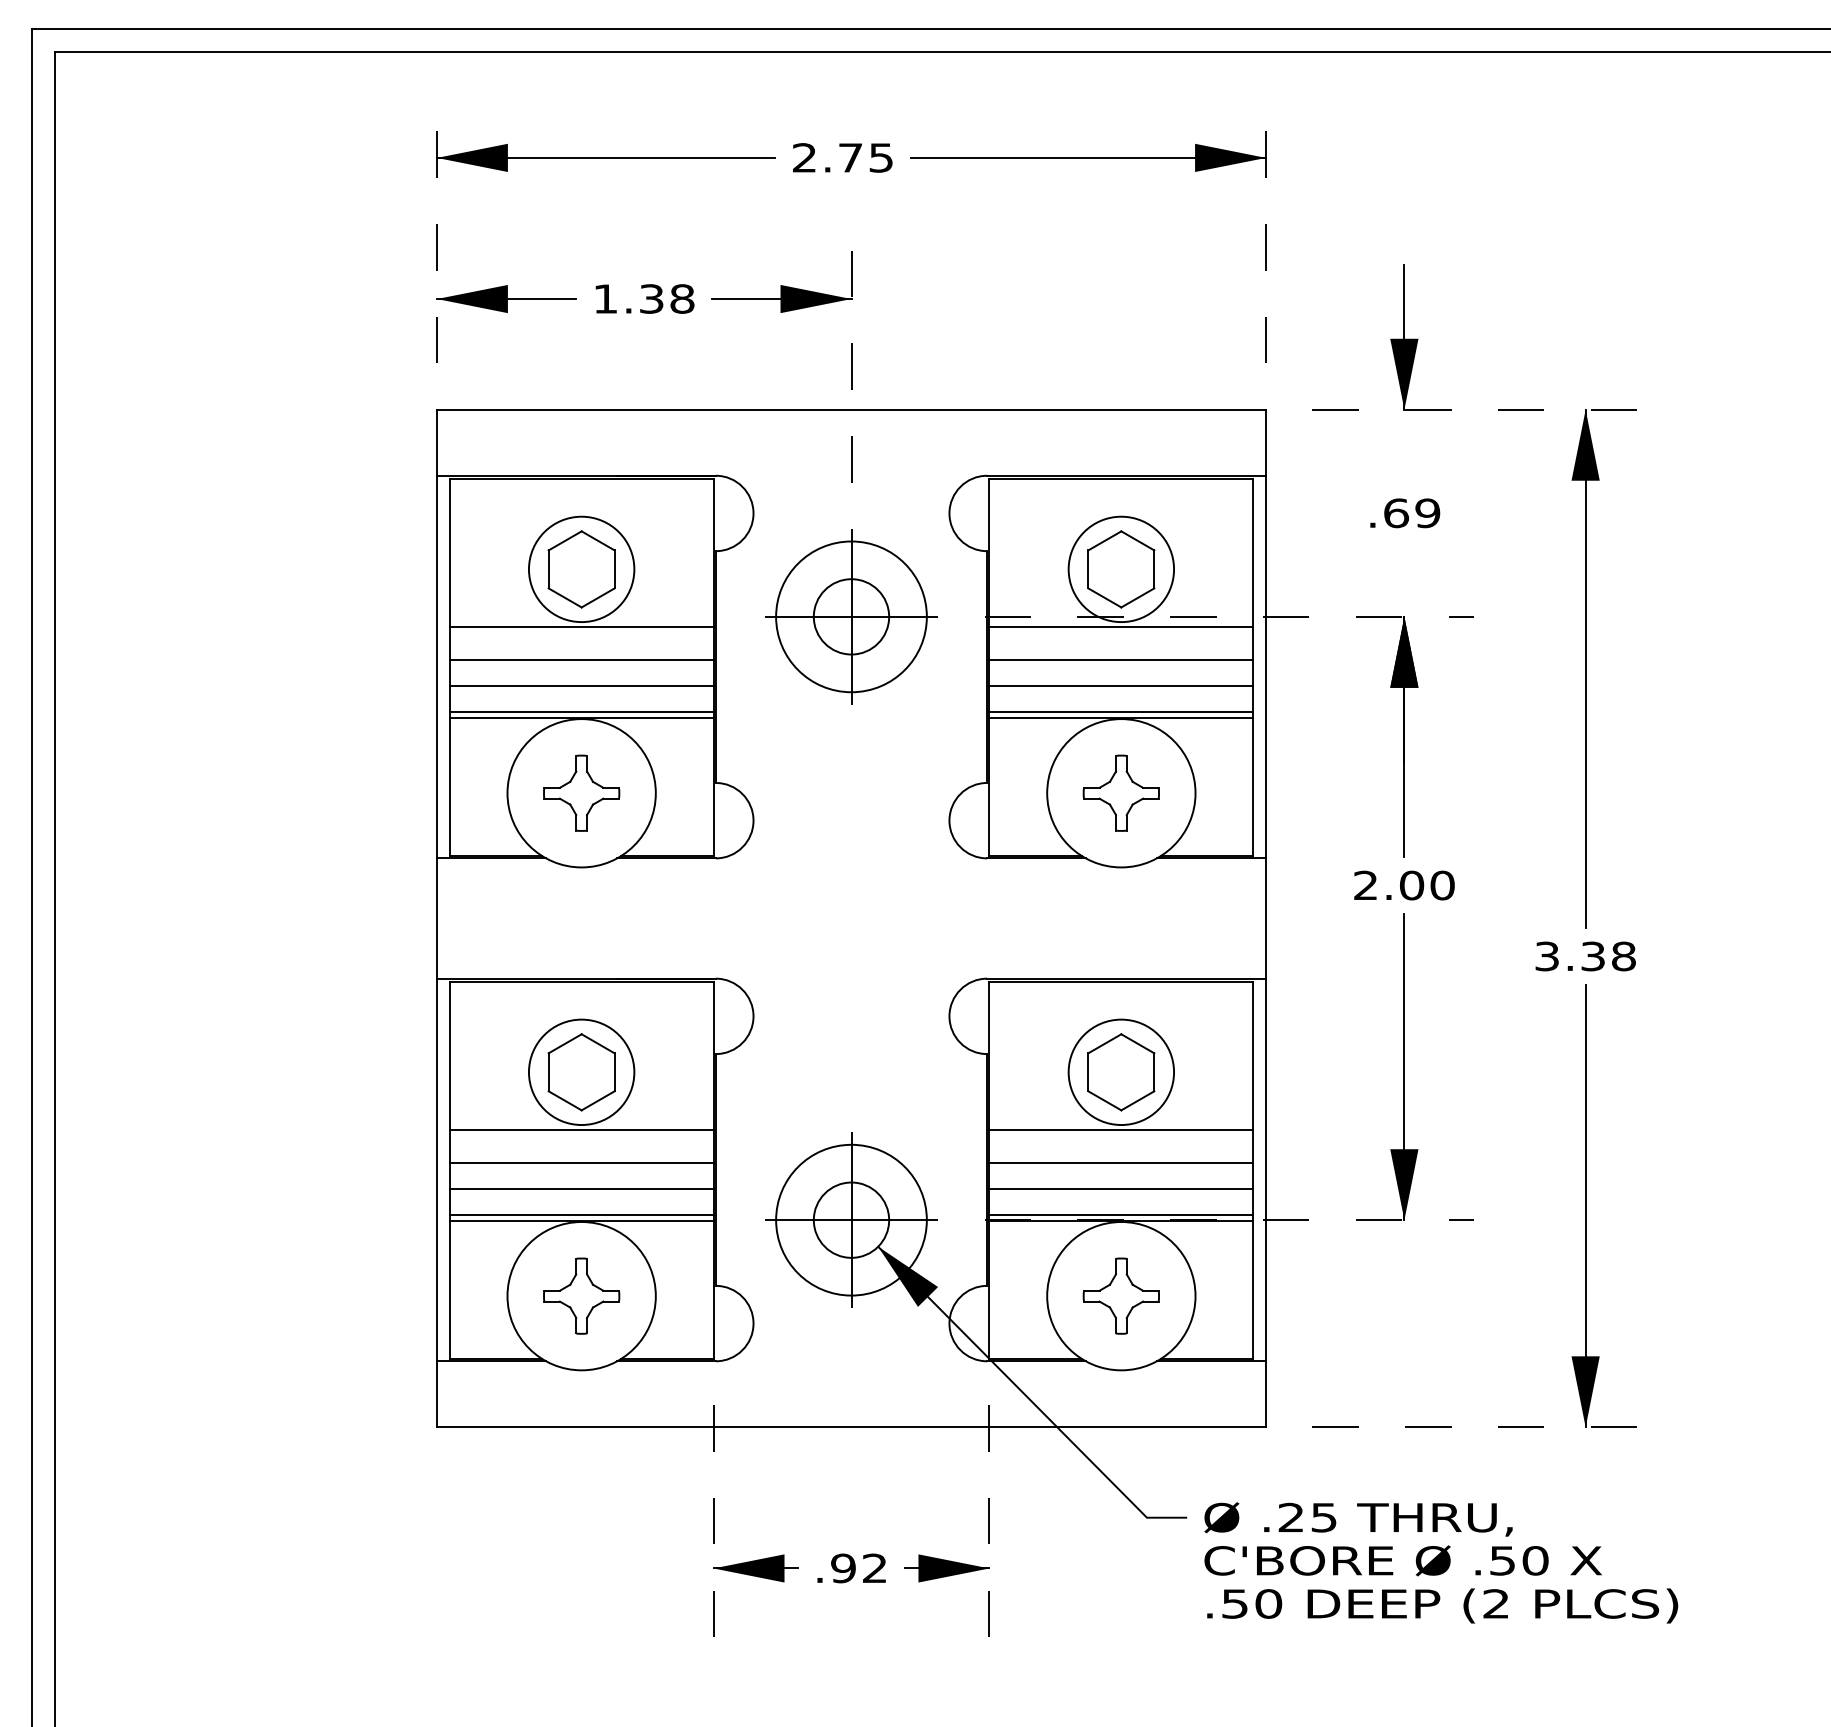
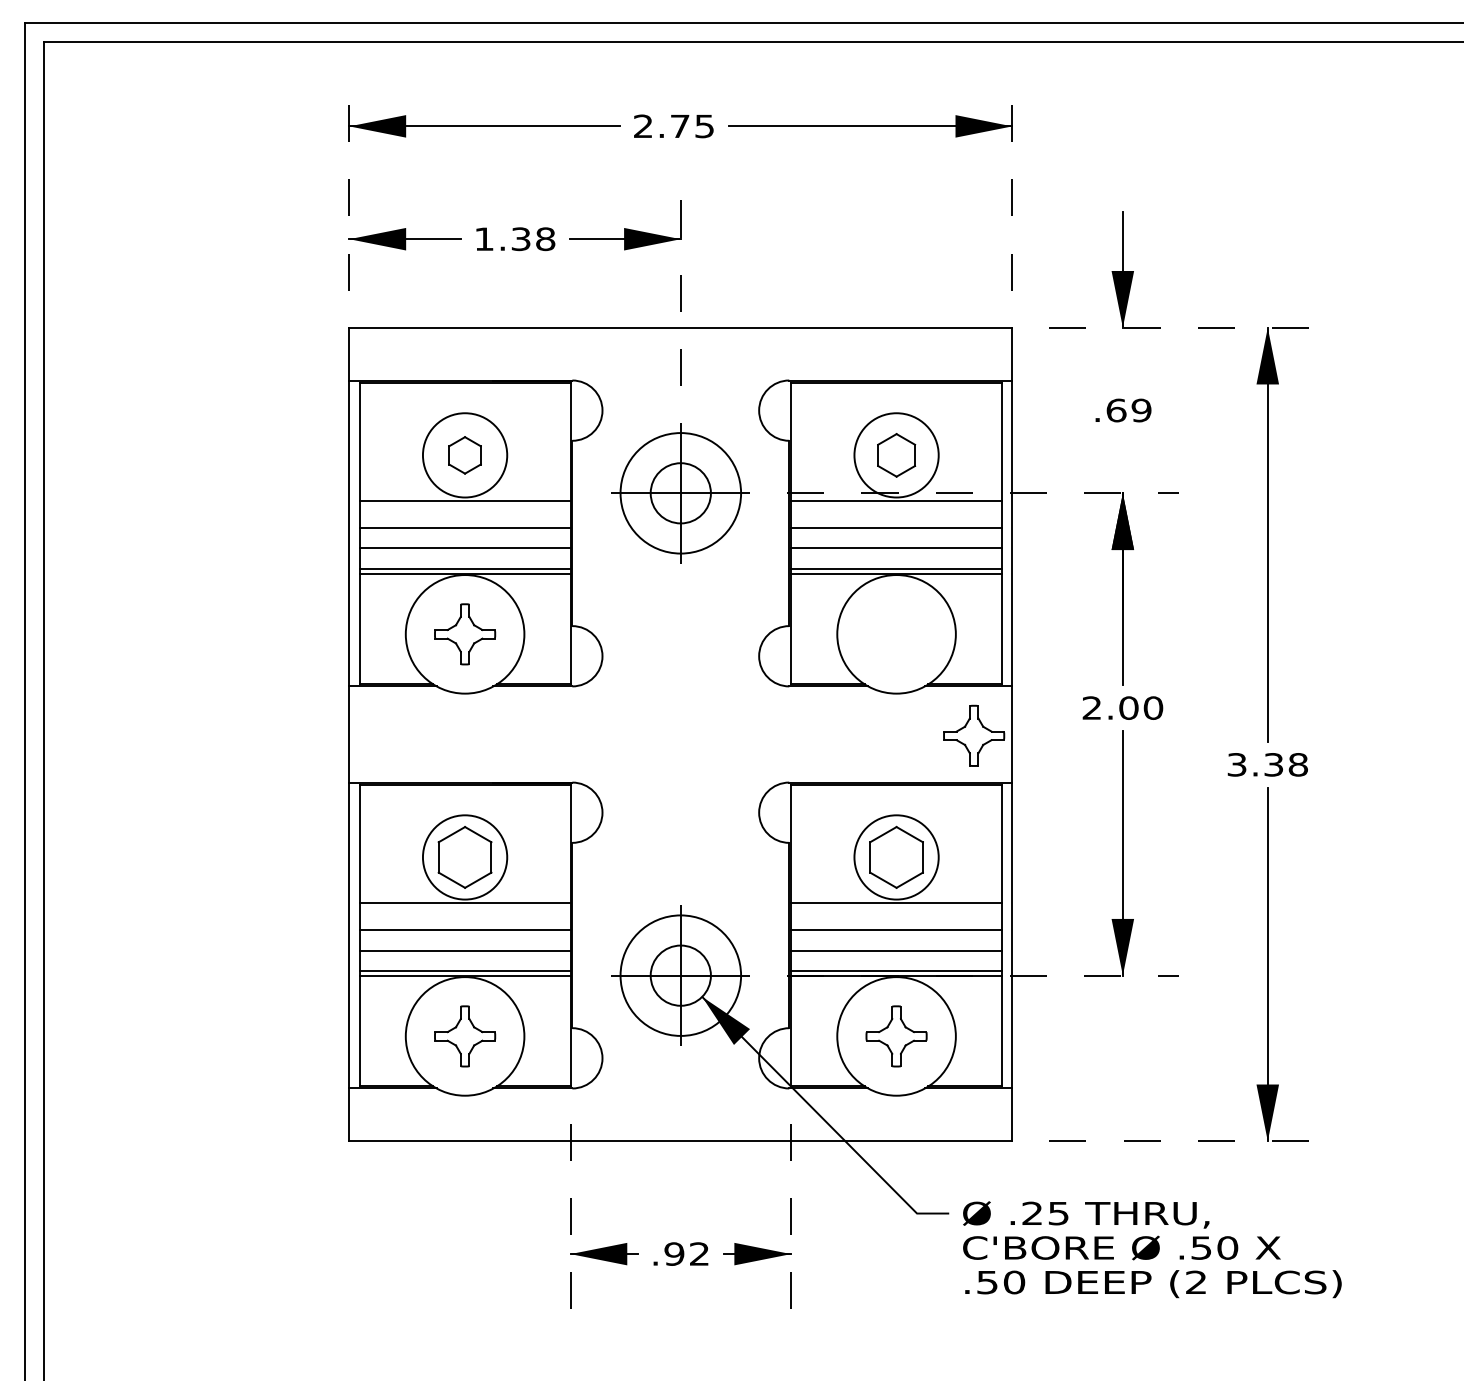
part: (581, 569) -> (464, 455), size x0.6
part: (1121, 569) -> (896, 455), size x0.7
part: (1120, 792) -> (973, 735), moved

